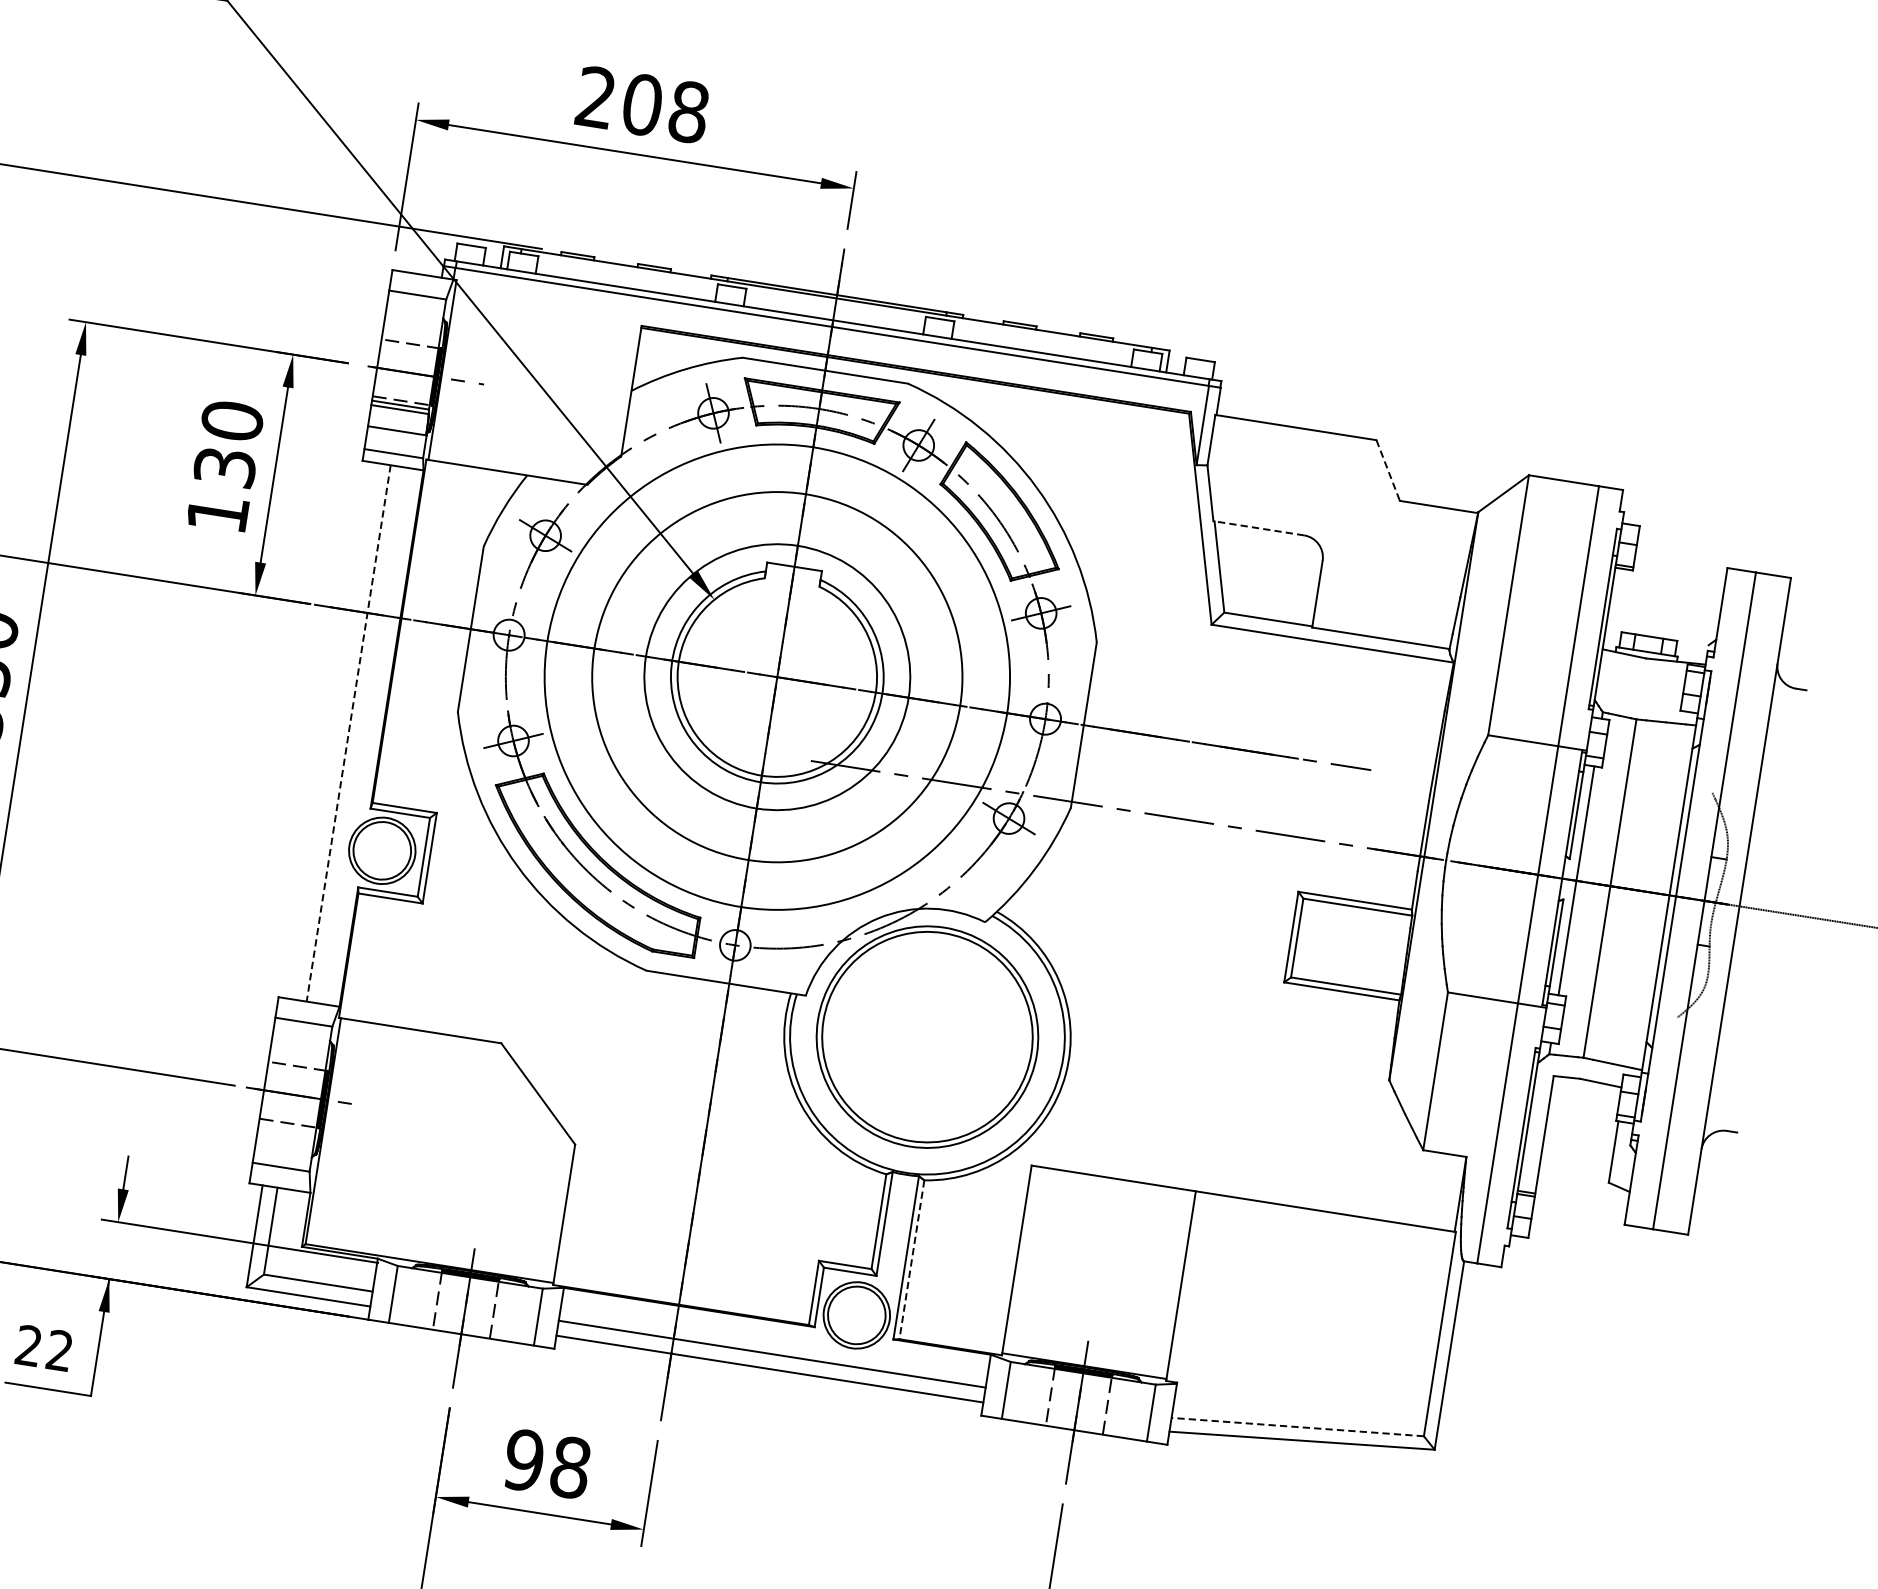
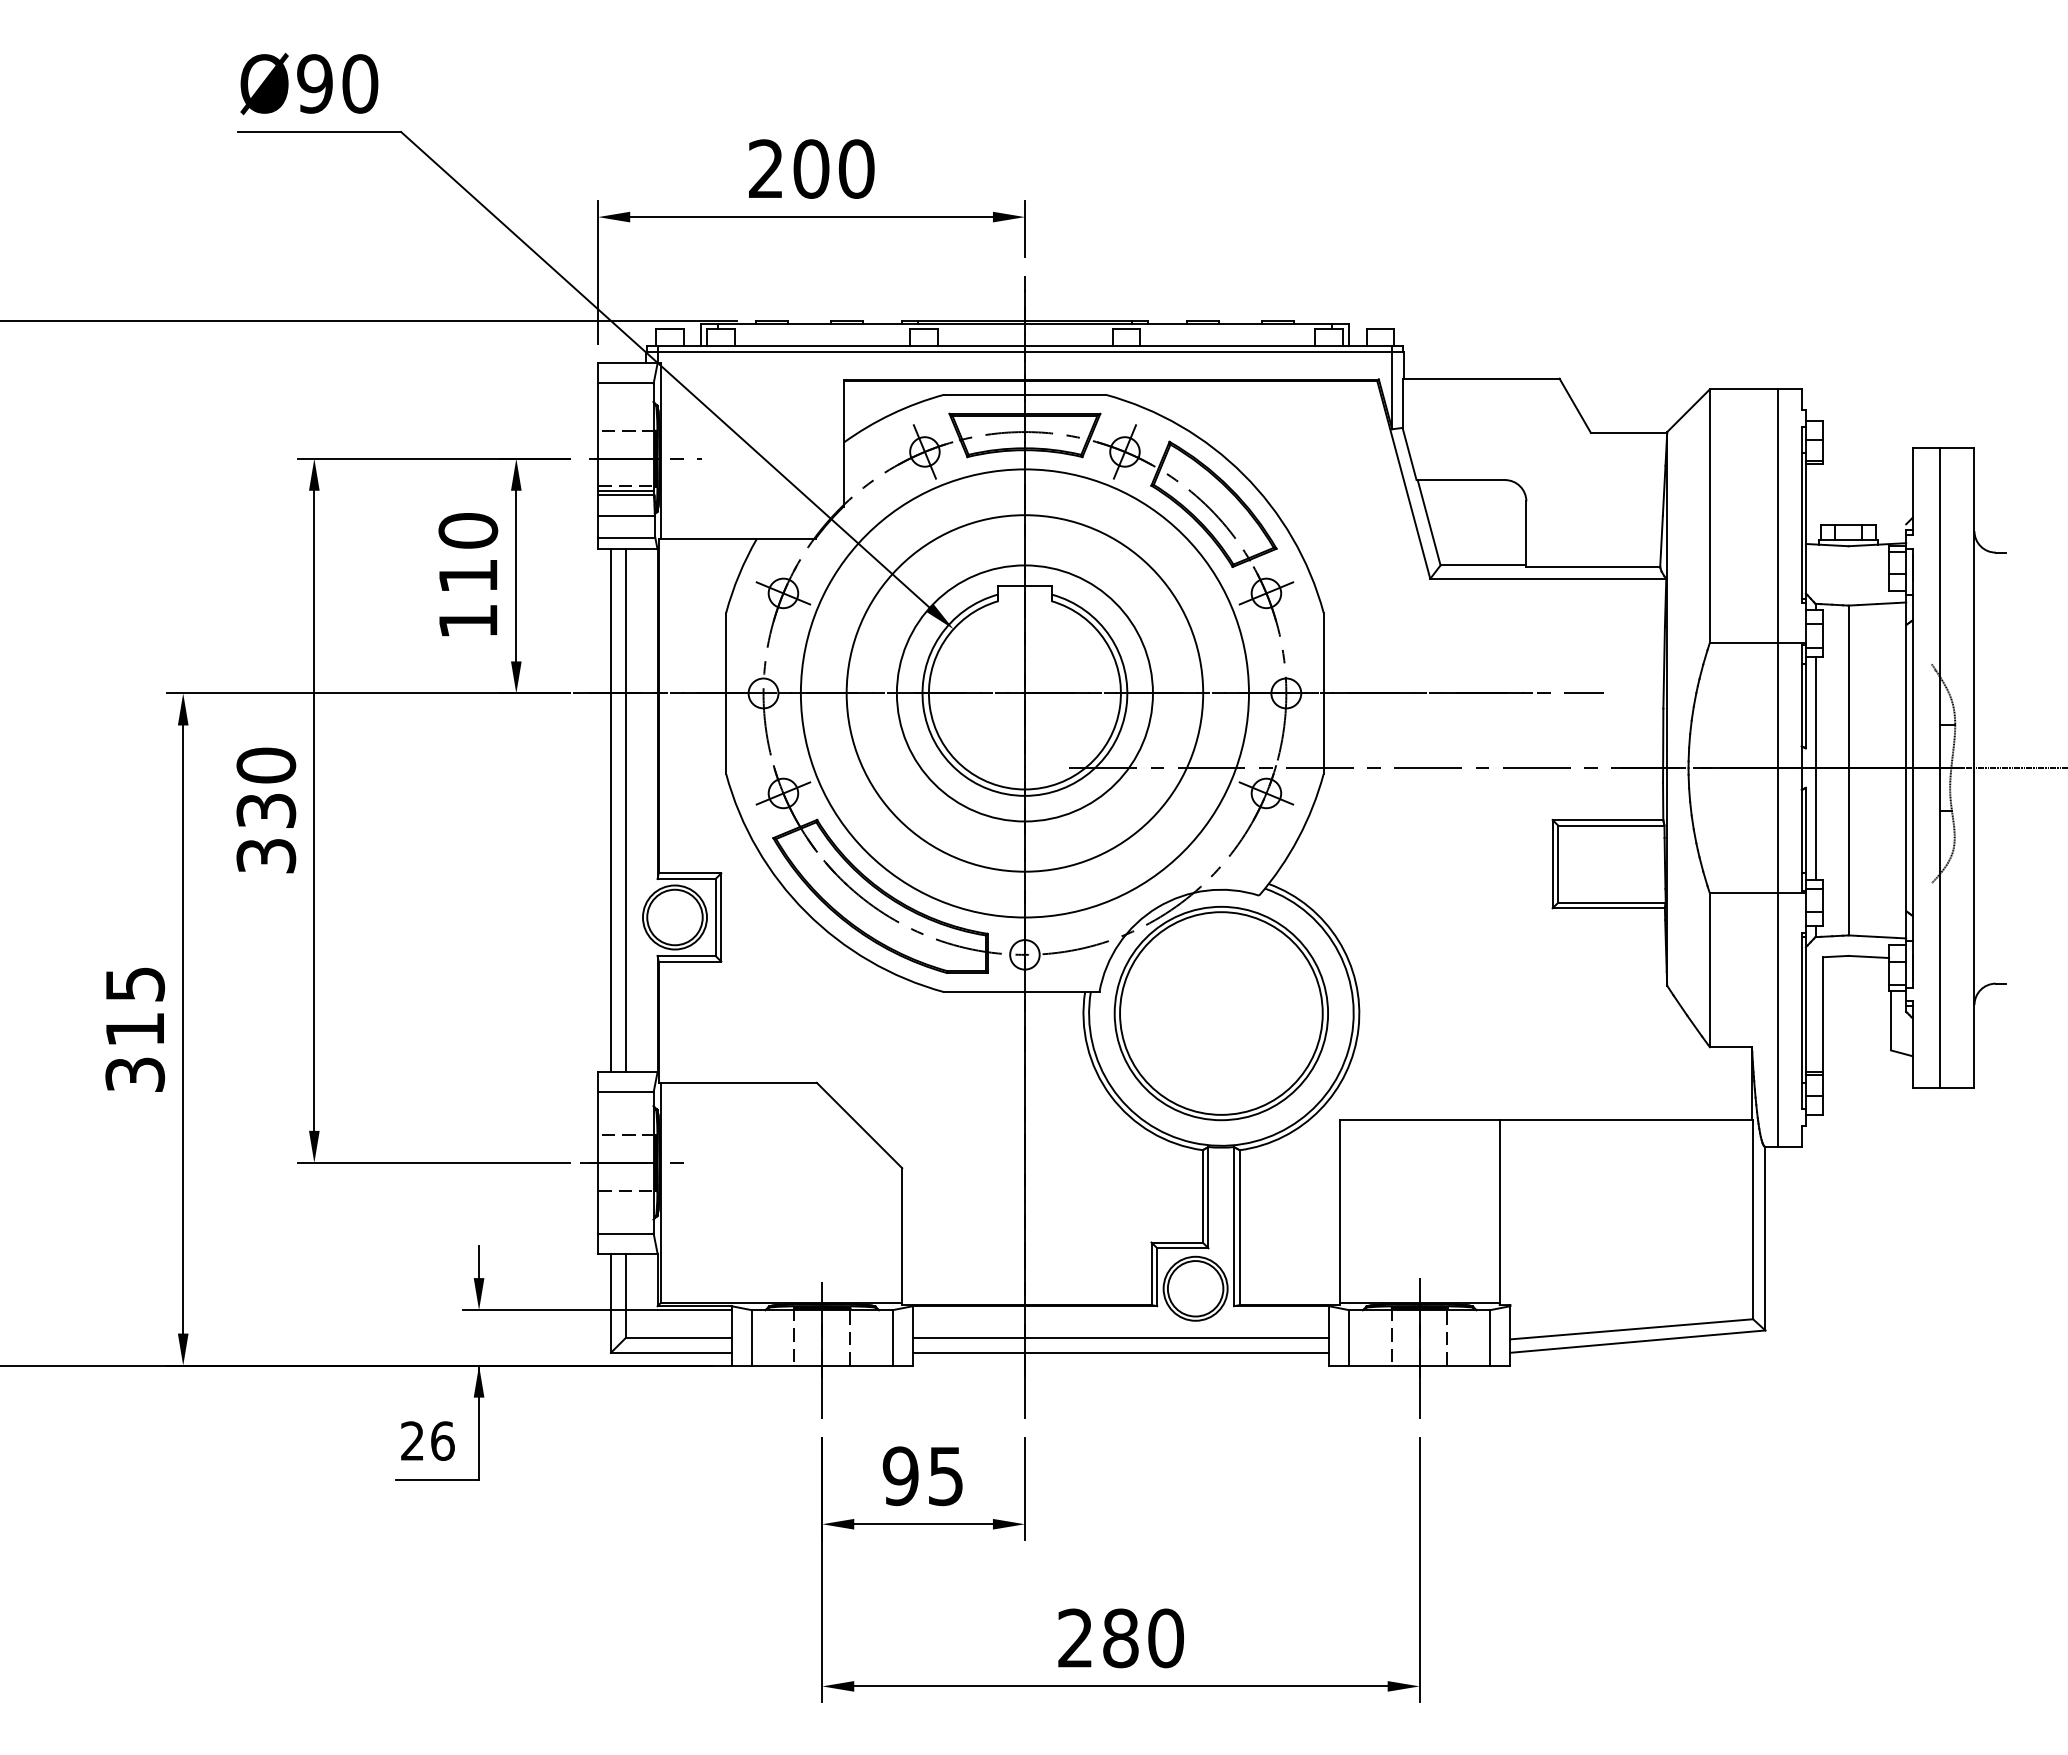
text: (688, 111) -> (856, 168), 208 -> 200
text: (225, 467) -> (468, 576), 130 -> 110
line: (1388, 471) -> (1575, 406), dashed -> solid
line: (1258, 528) -> (1460, 480), dashed -> solid
line: (333, 730) -> (610, 810), added
line: (348, 734) -> (625, 811), dashed -> solid
line: (911, 1260) -> (1239, 1228), dashed -> solid
text: (59, 1350) -> (442, 1440), 22 -> 26
line: (1297, 1427) -> (1631, 1329), dashed -> solid
text: (570, 1467) -> (945, 1476), 98 -> 95

